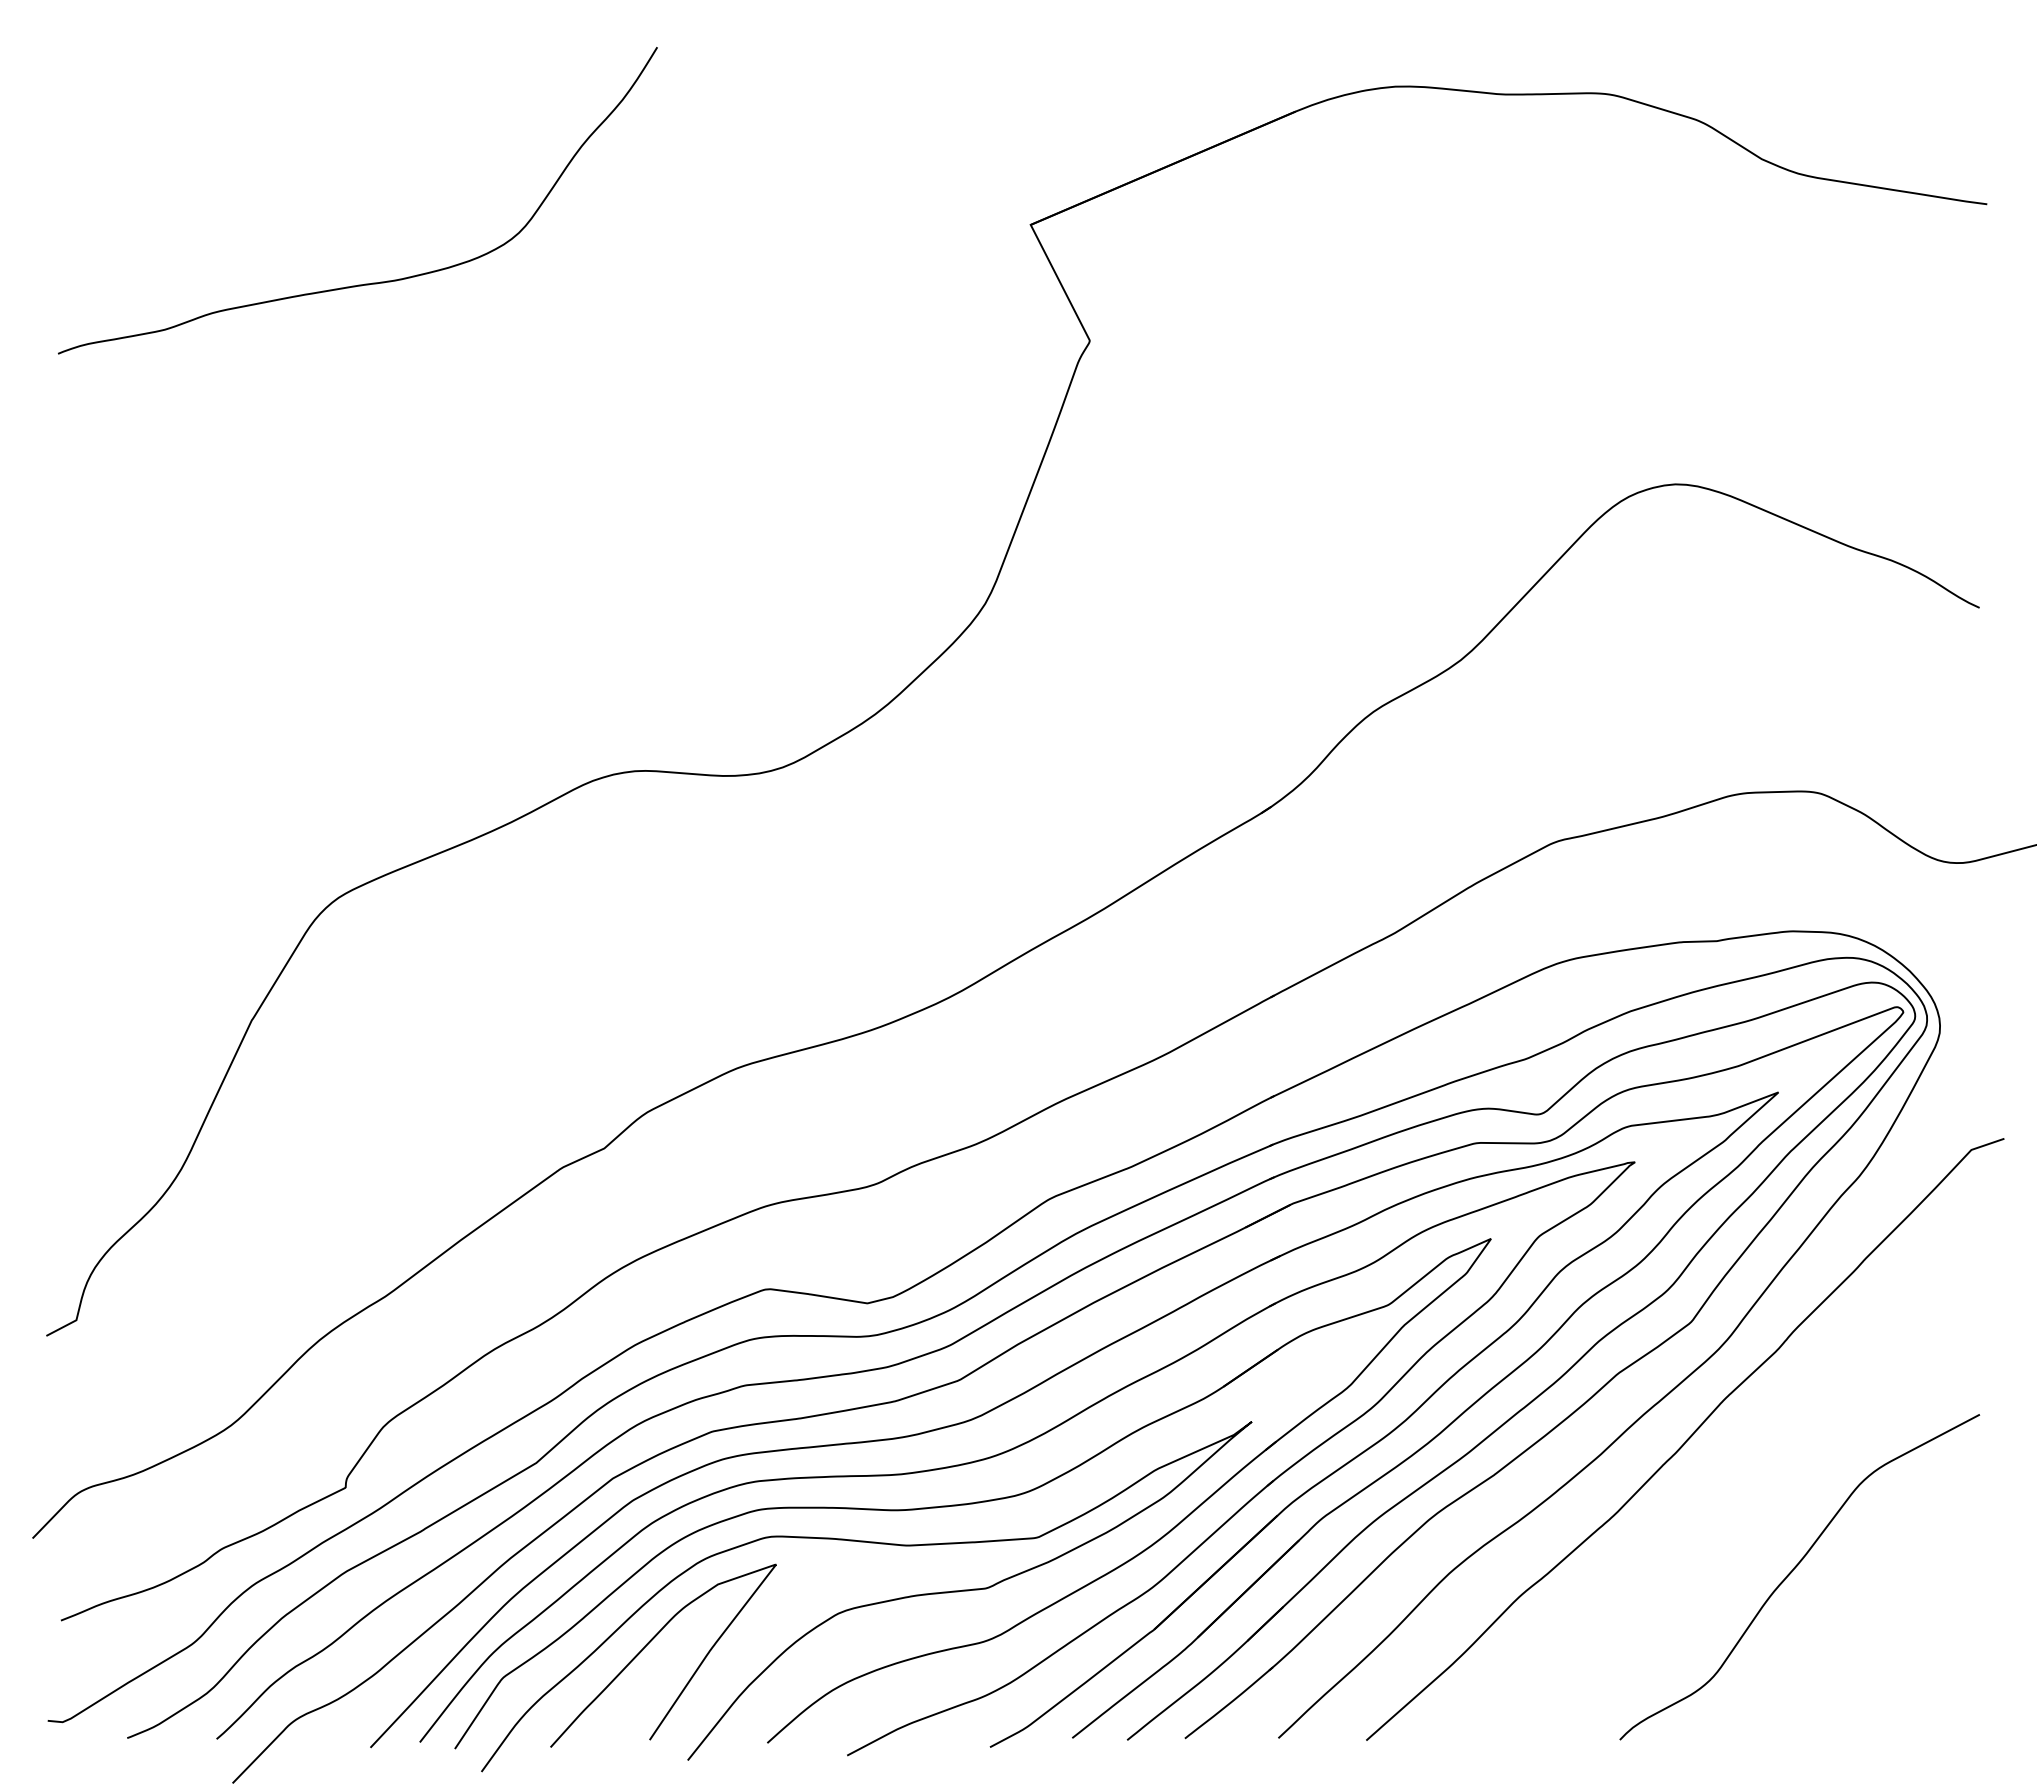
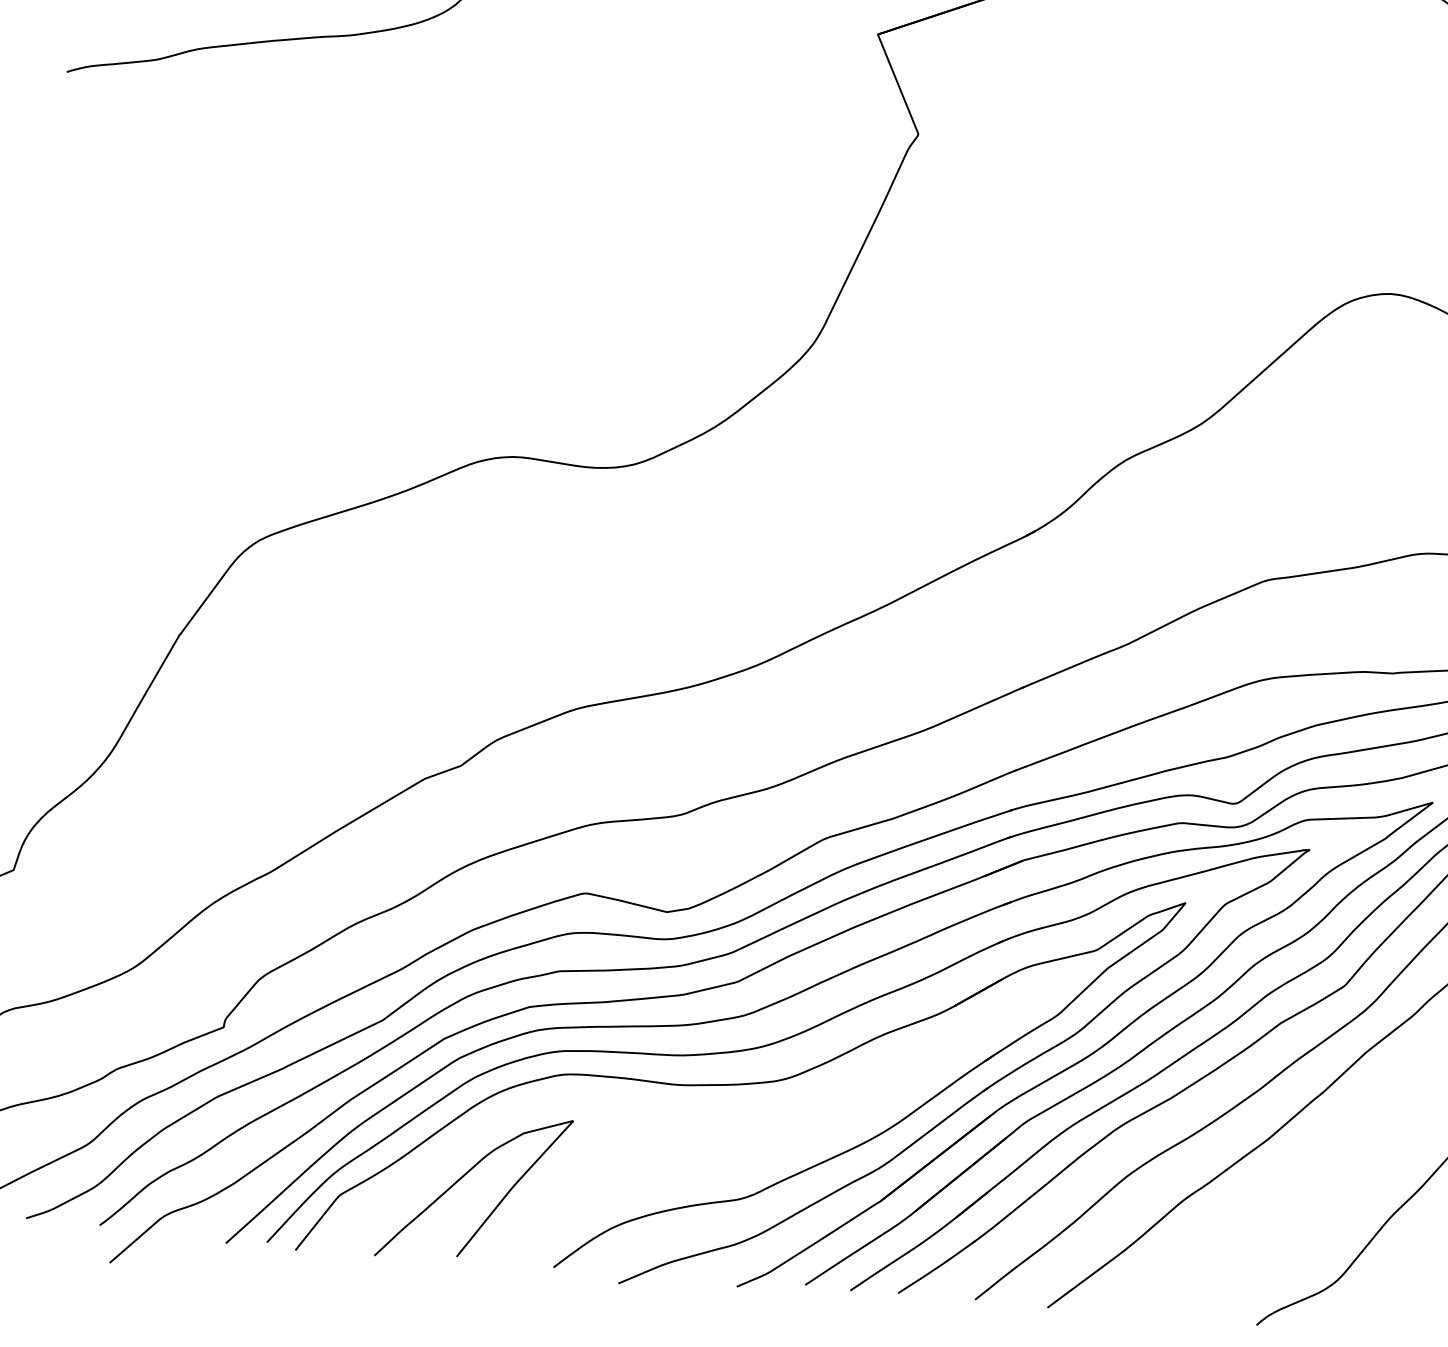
curve: (866, 1604) -> (644, 1160), removed

